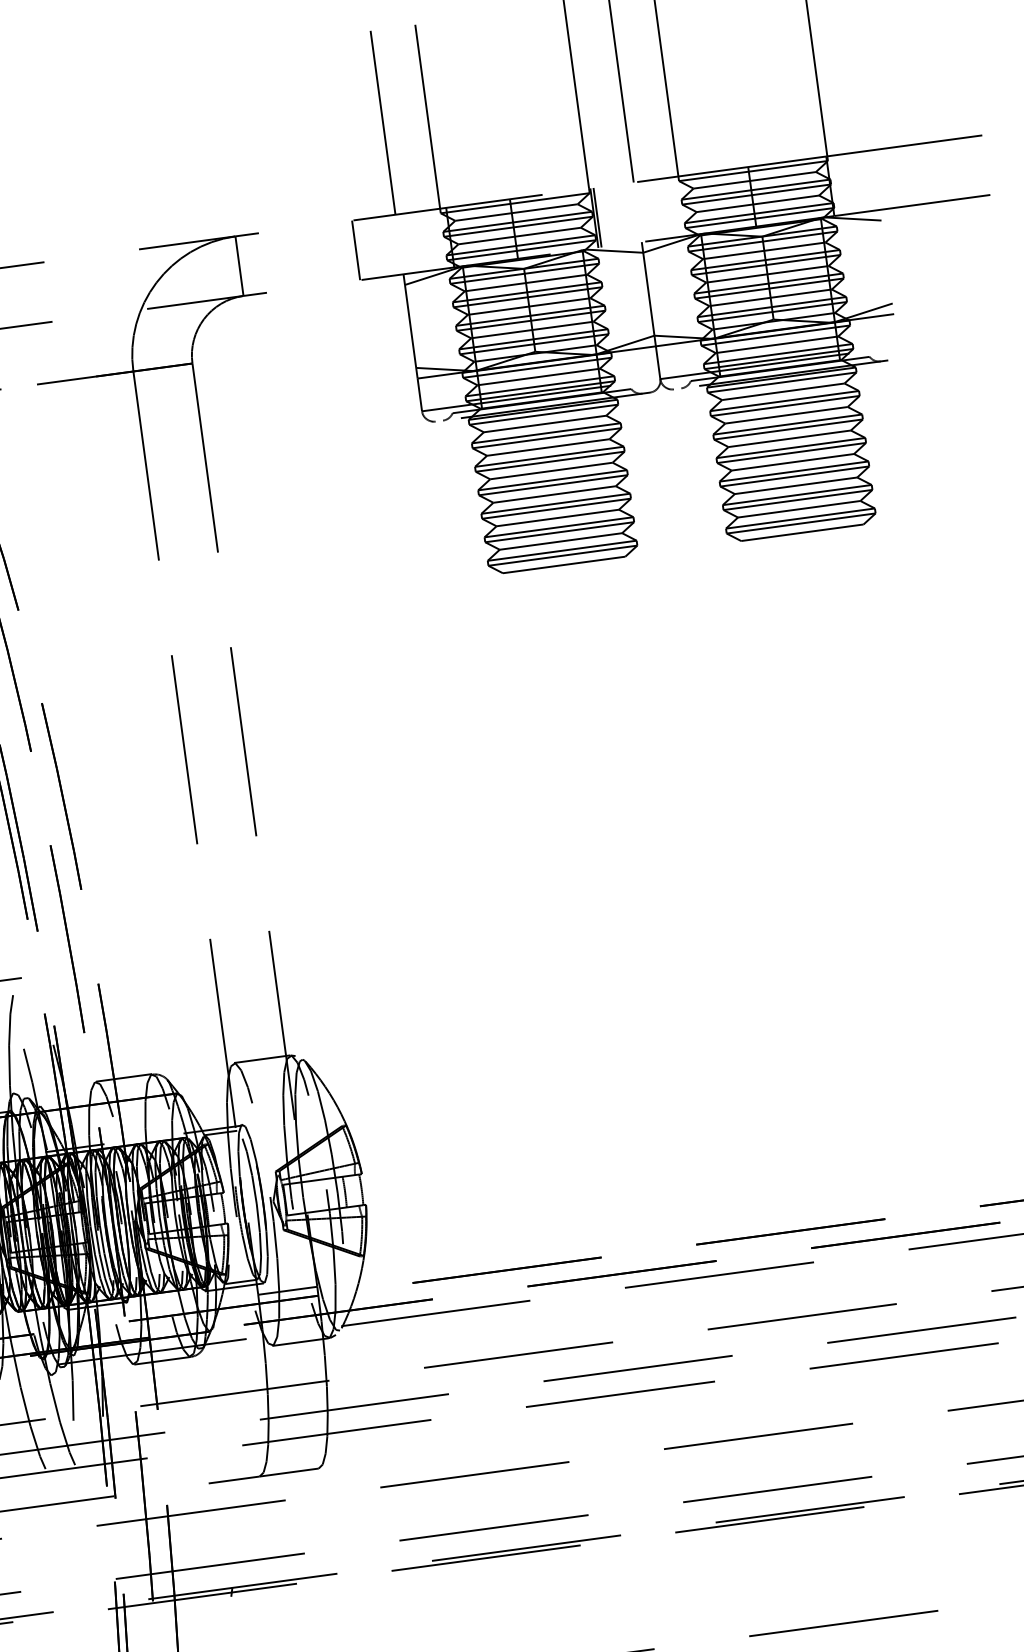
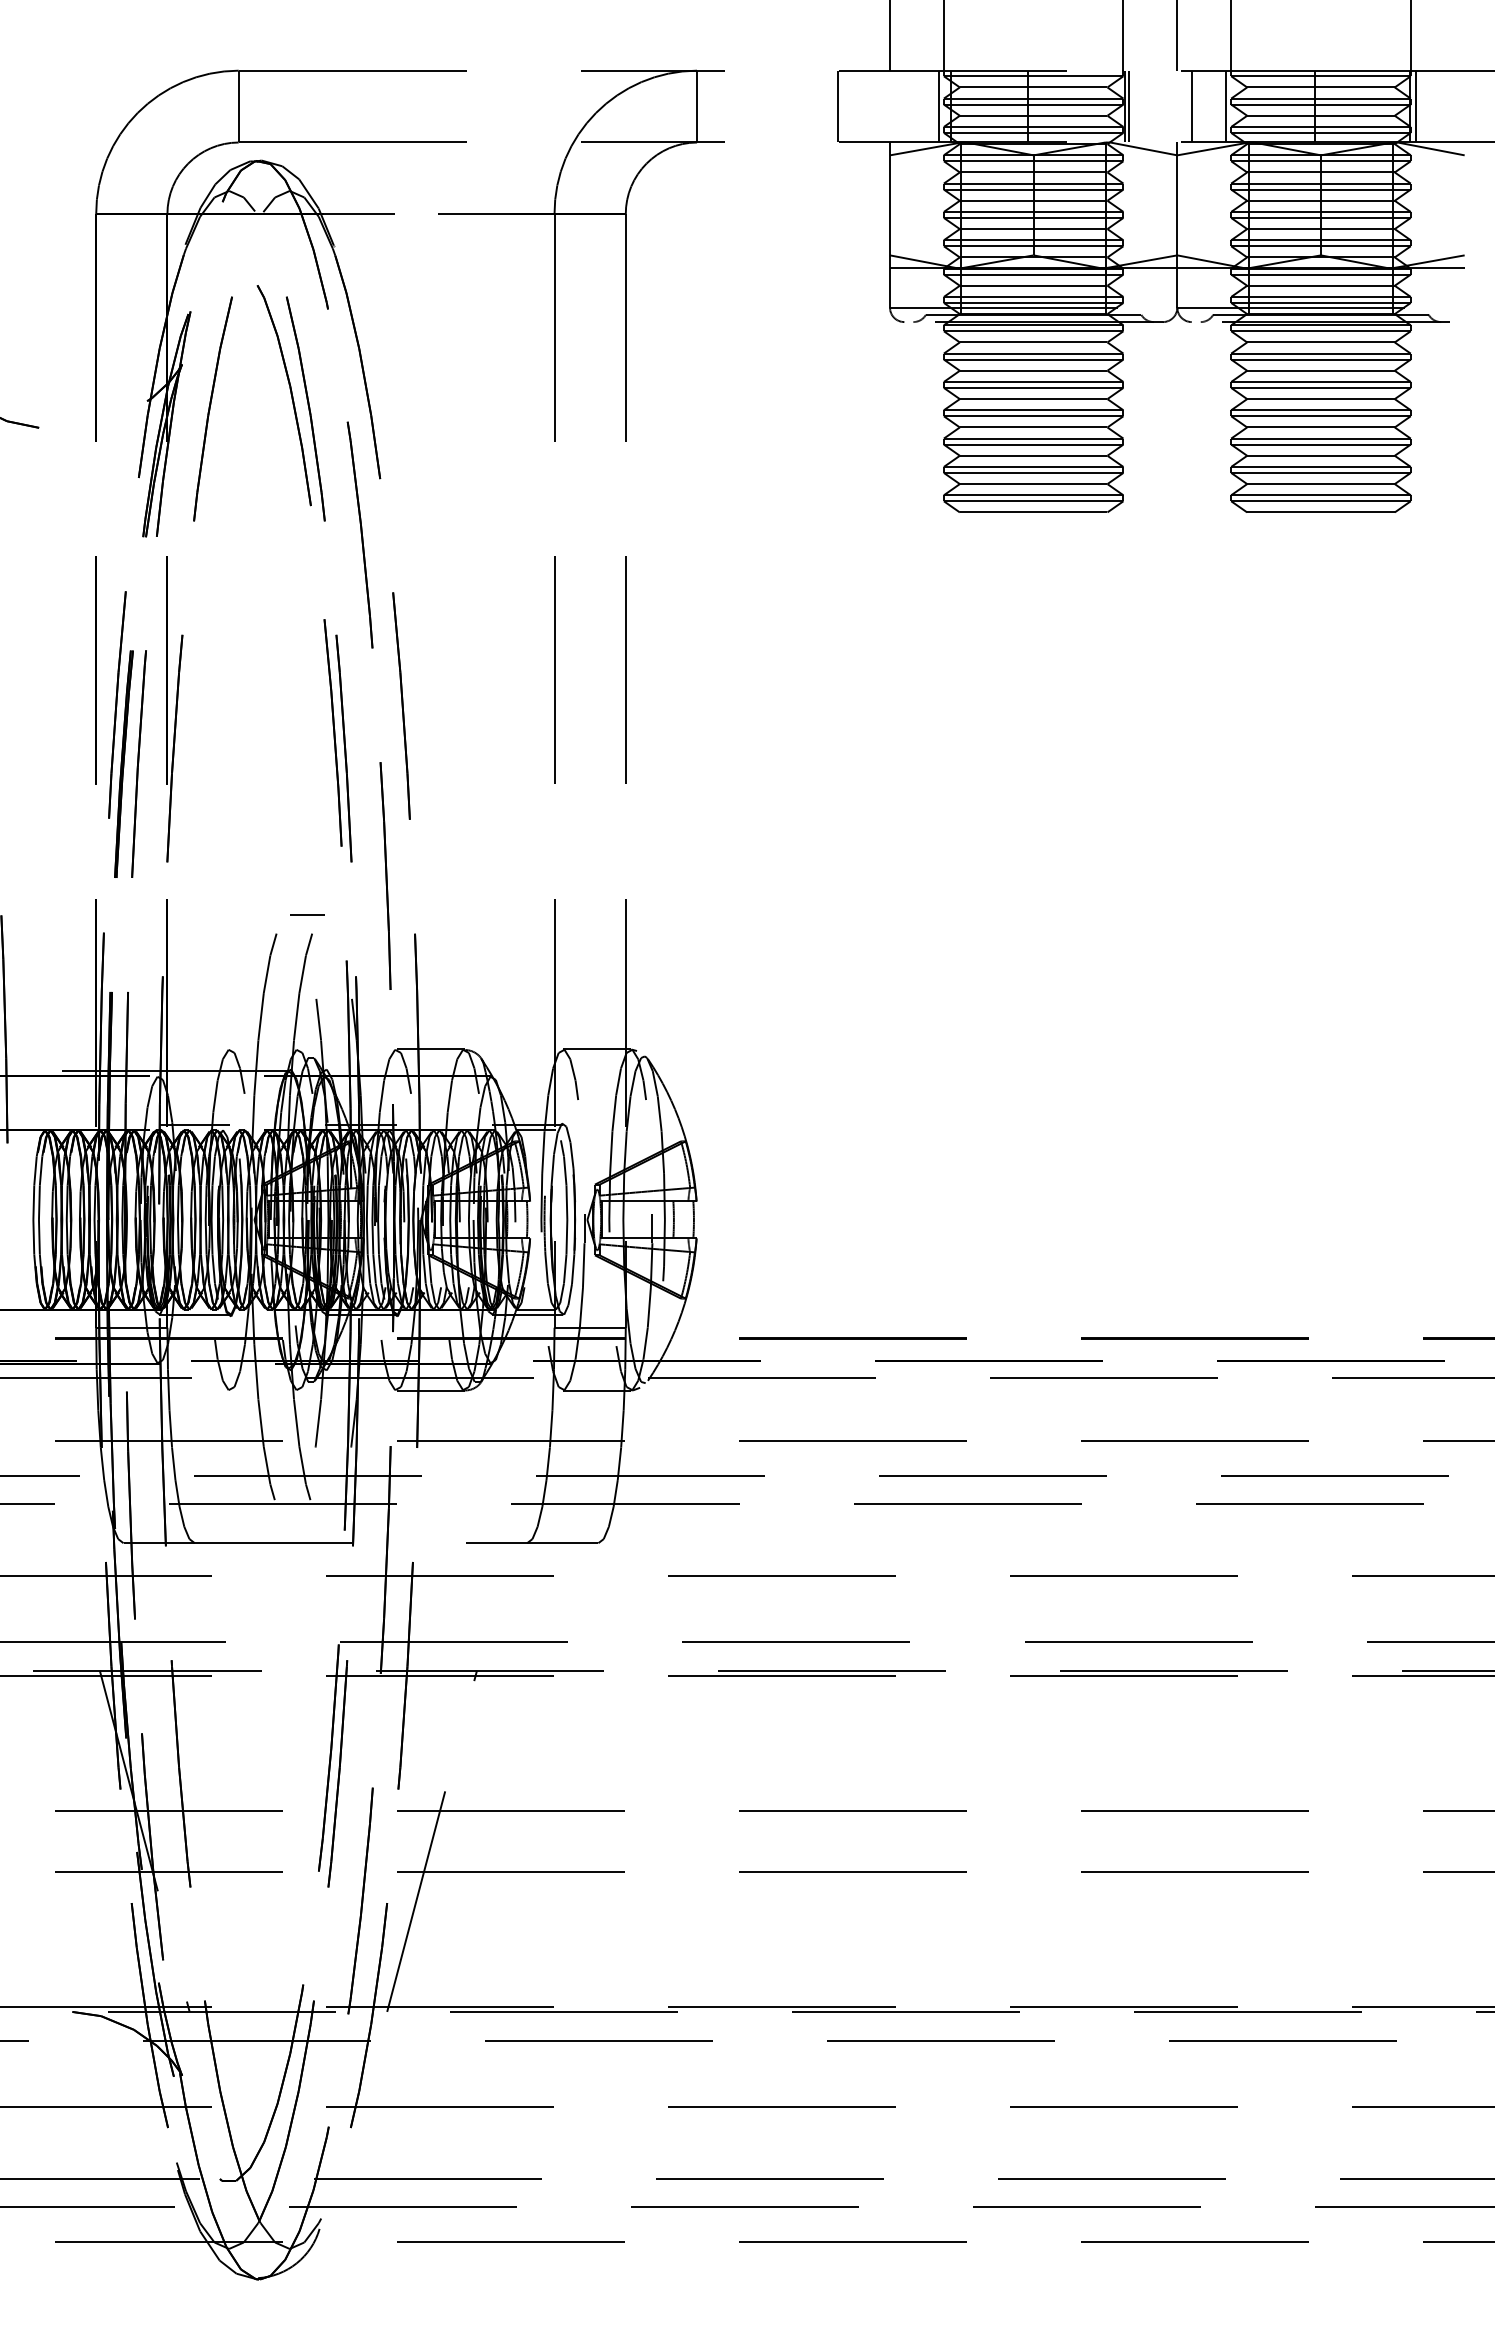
line: (836, 185) -> (1416, 106), added
line: (677, 206) -> (1225, 106), added
line: (650, 210) -> (1192, 106), added
line: (439, 239) -> (938, 106), added

